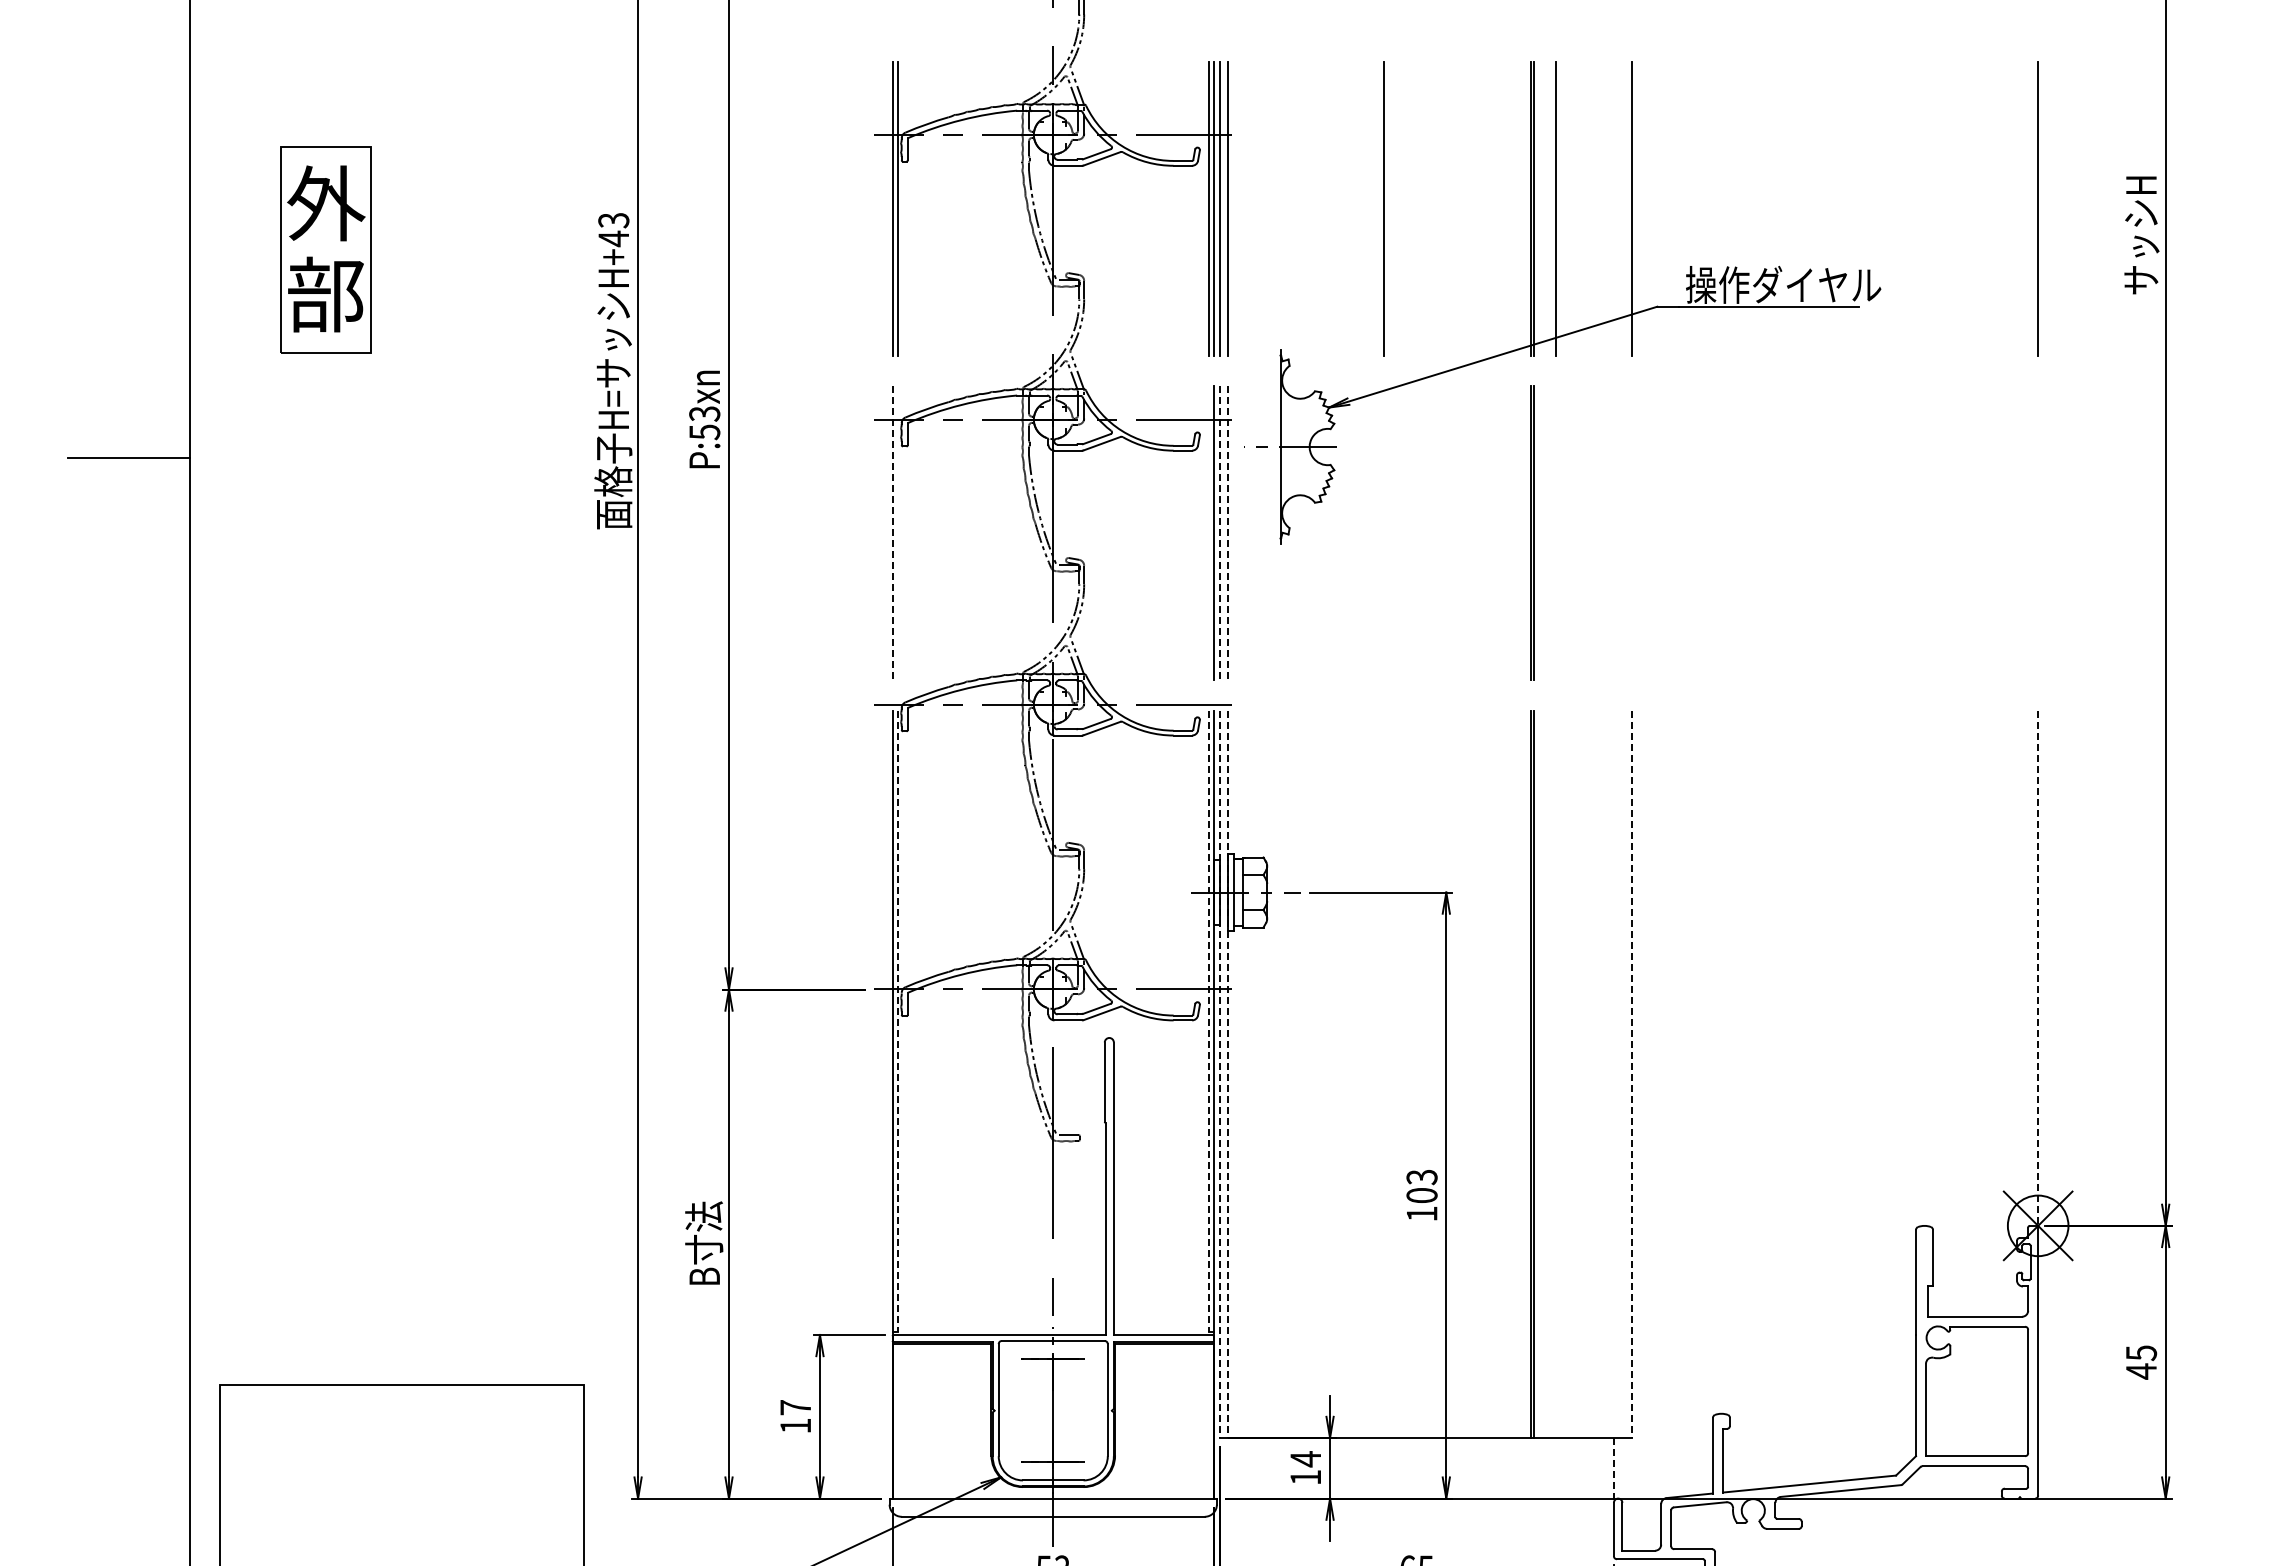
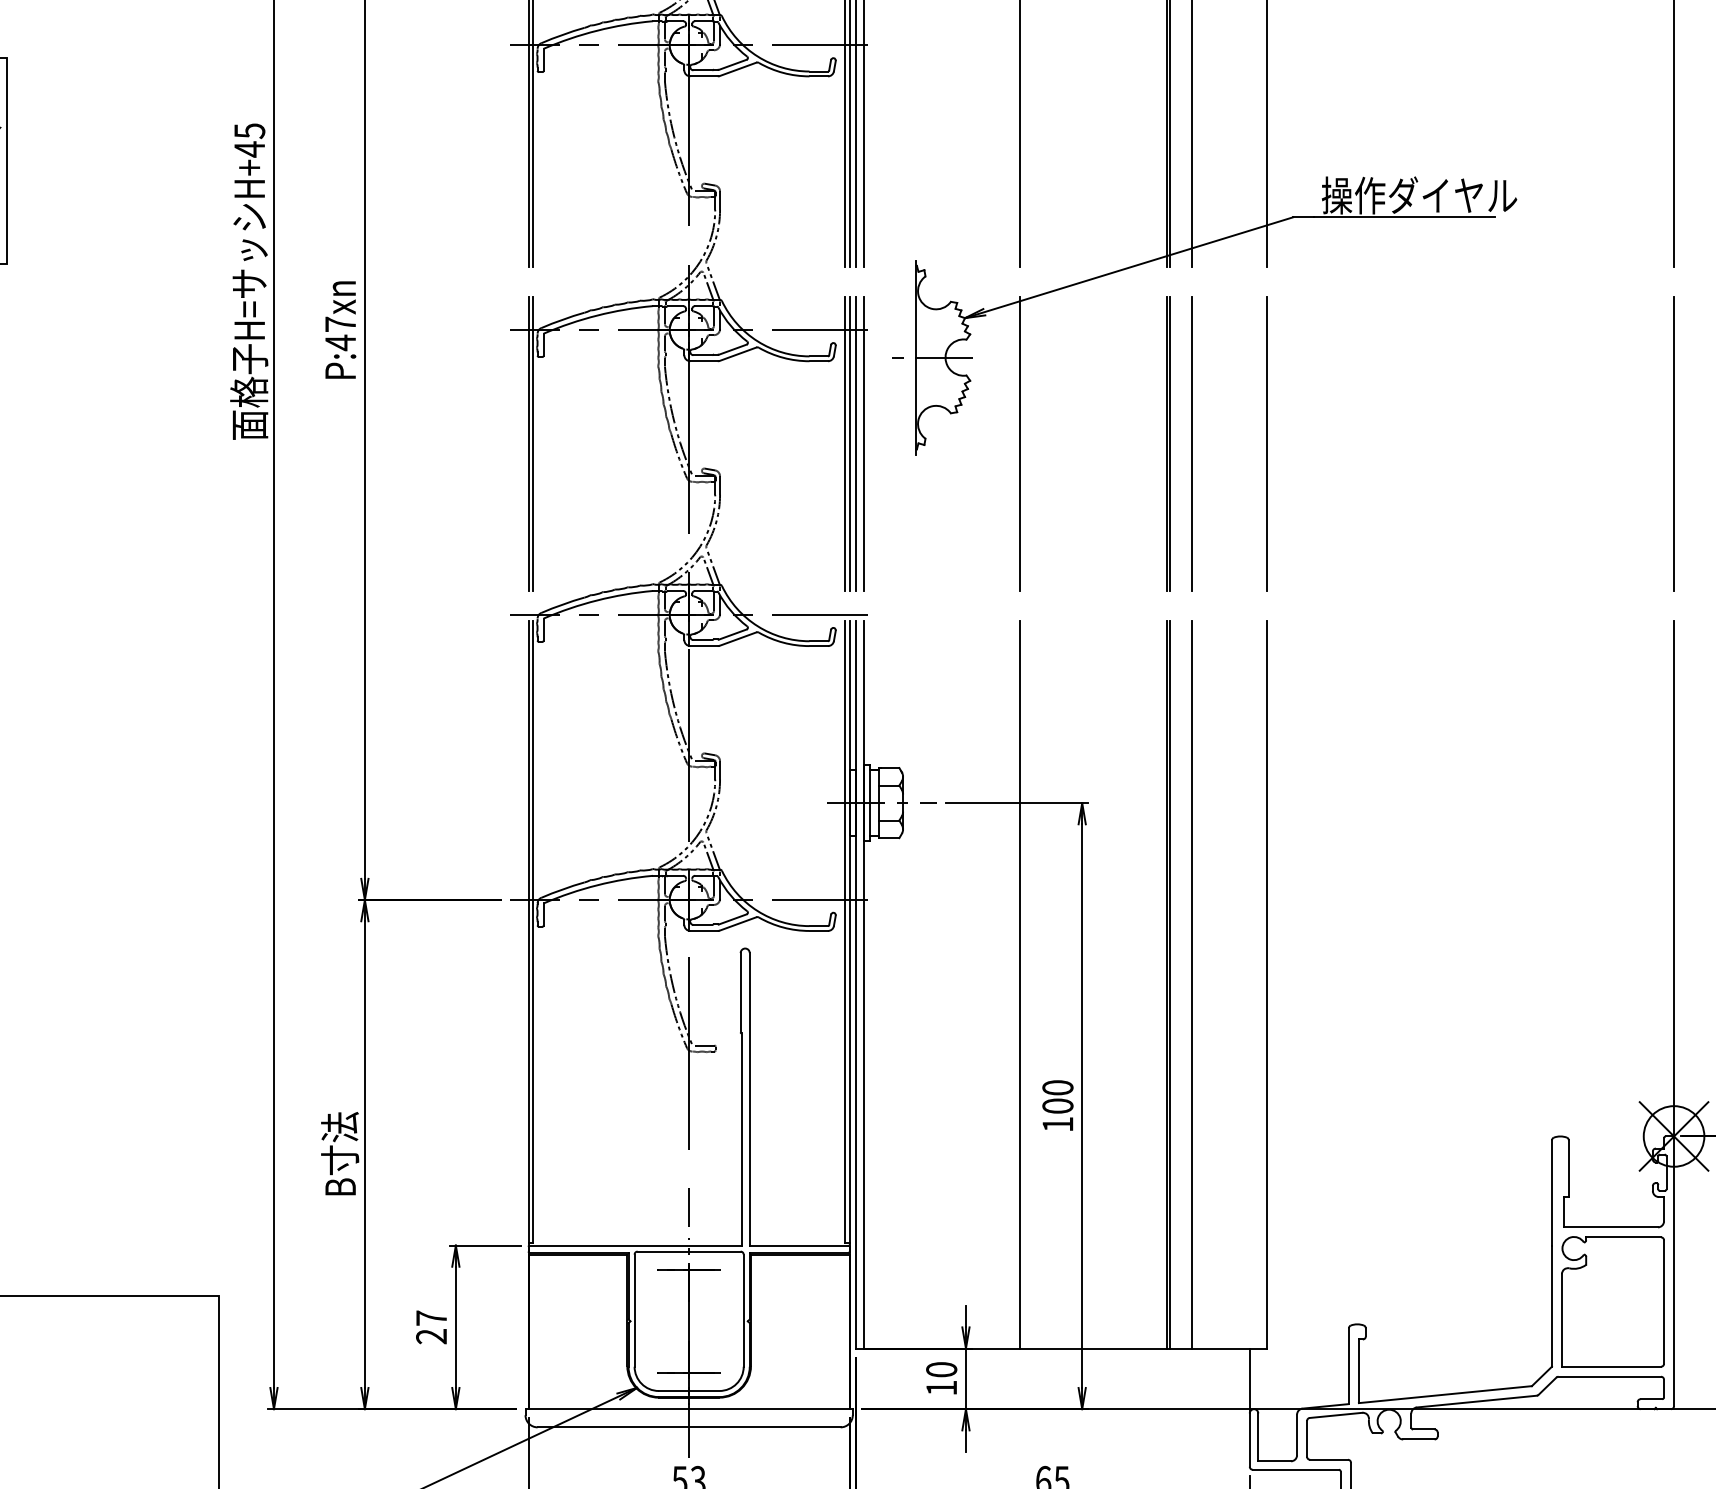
text: (613, 220) -> (249, 131), H+43 -> H+45
text: (704, 423) -> (340, 334), P:53xn -> P:47xn
line: (892, 533) -> (528, 444), dashed -> solid
line: (897, 533) -> (533, 444), added
line: (1209, 533) -> (845, 444), added
line: (1219, 533) -> (855, 444), dashed -> solid
line: (1227, 533) -> (863, 444), dashed -> solid
line: (1384, 533) -> (1020, 444), added
line: (1556, 533) -> (1192, 444), added
line: (1631, 533) -> (1267, 444), added
line: (2038, 533) -> (1674, 444), added
line: (2038, 969) -> (1674, 880), dashed -> solid
line: (897, 1021) -> (533, 932), dashed -> solid
line: (1209, 1021) -> (845, 932), dashed -> solid
line: (1219, 1074) -> (855, 985), dashed -> solid
line: (1227, 1074) -> (863, 985), dashed -> solid
line: (1384, 1074) -> (1020, 985), added
line: (1556, 1074) -> (1192, 985), added
line: (1631, 1074) -> (1267, 985), dashed -> solid
text: (1421, 1177) -> (1057, 1088), 103 -> 100
text: (795, 1425) -> (431, 1336), 17 -> 27
text: (1305, 1459) -> (941, 1370), 14 -> 10
line: (1613, 1470) -> (1249, 1381), dashed -> solid

